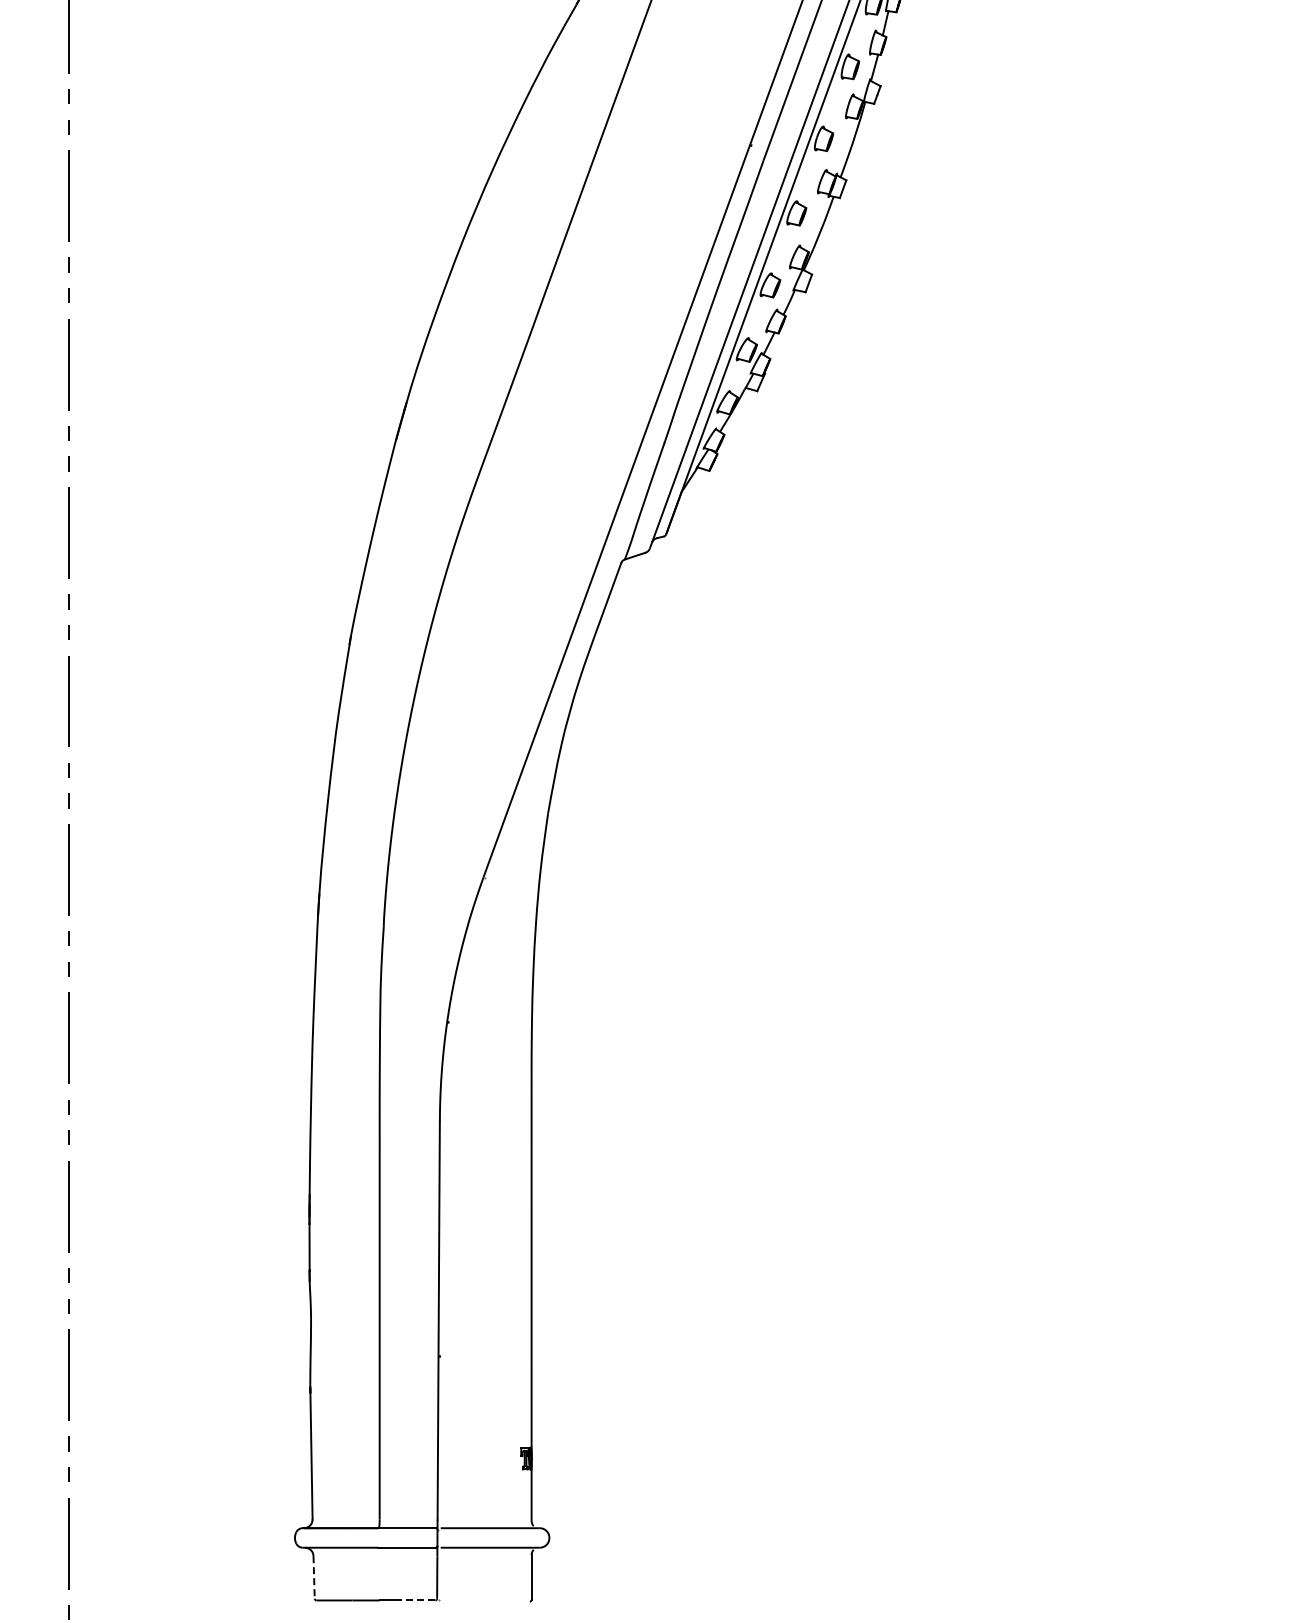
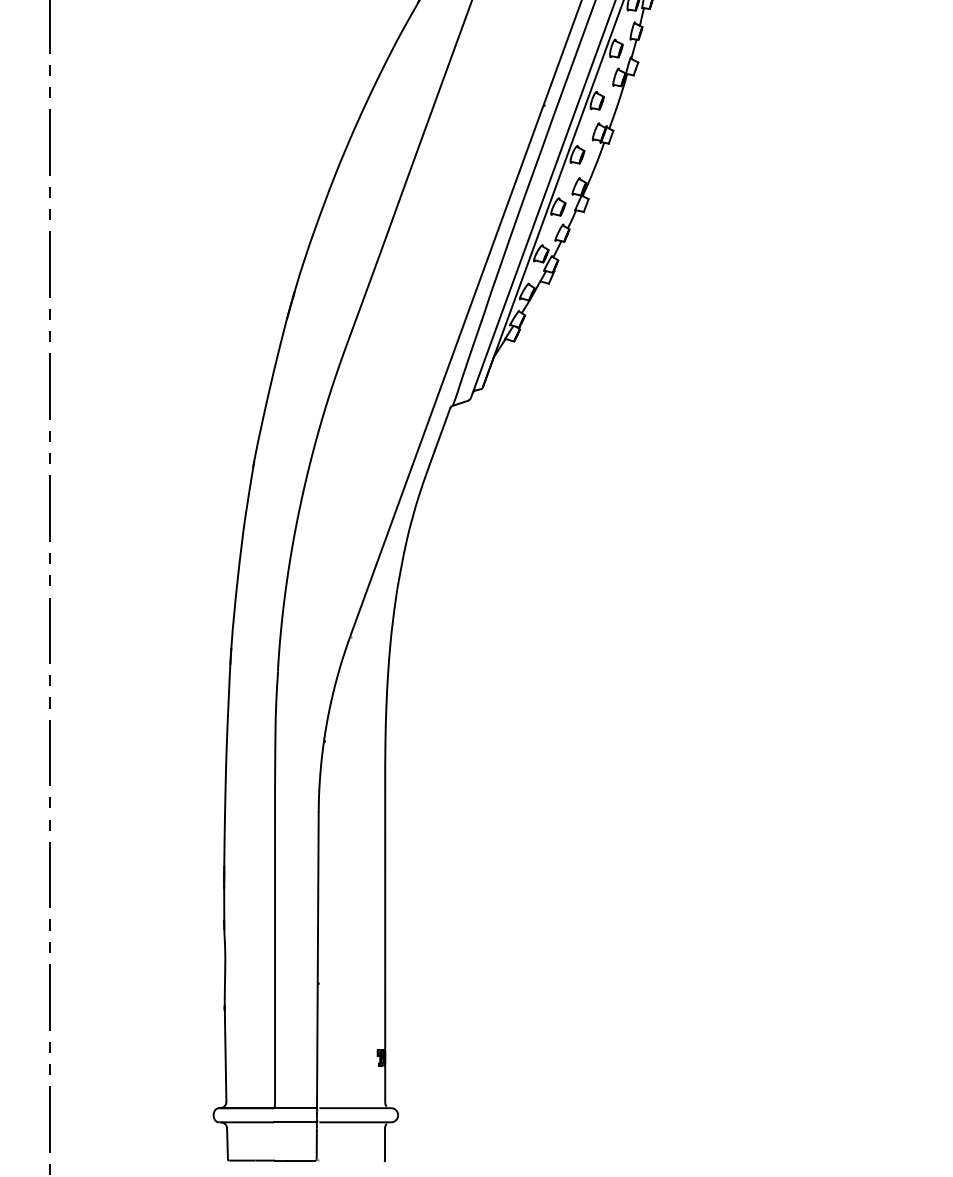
line: (314, 1577) -> (227, 1143), dashed -> solid
line: (415, 1600) -> (301, 1160), dashed -> solid

